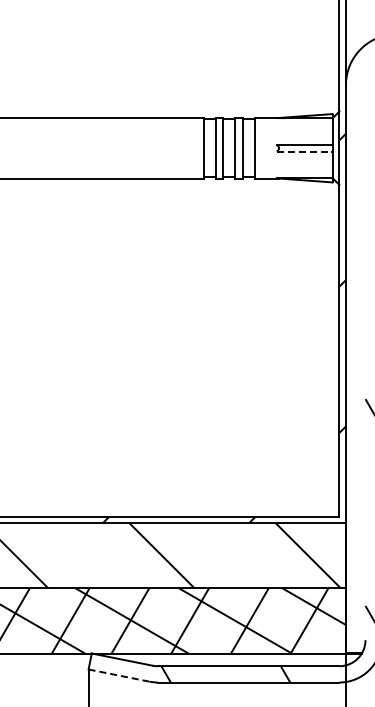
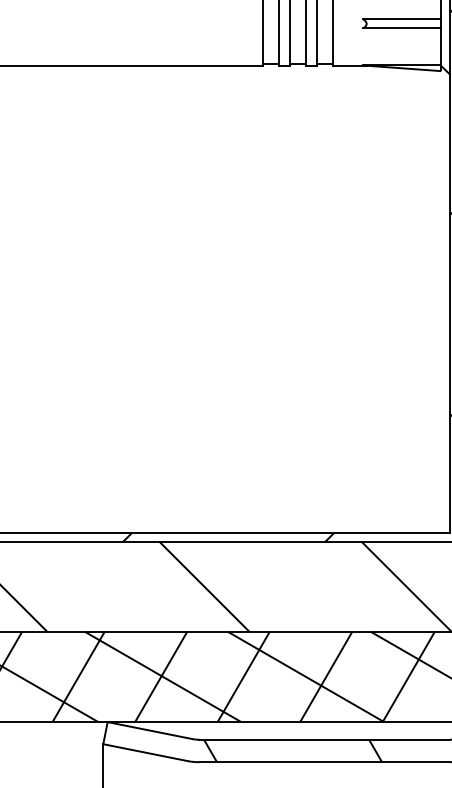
line: (304, 151) -> (401, 28), dashed -> solid
line: (119, 675) -> (145, 752), dashed -> solid

